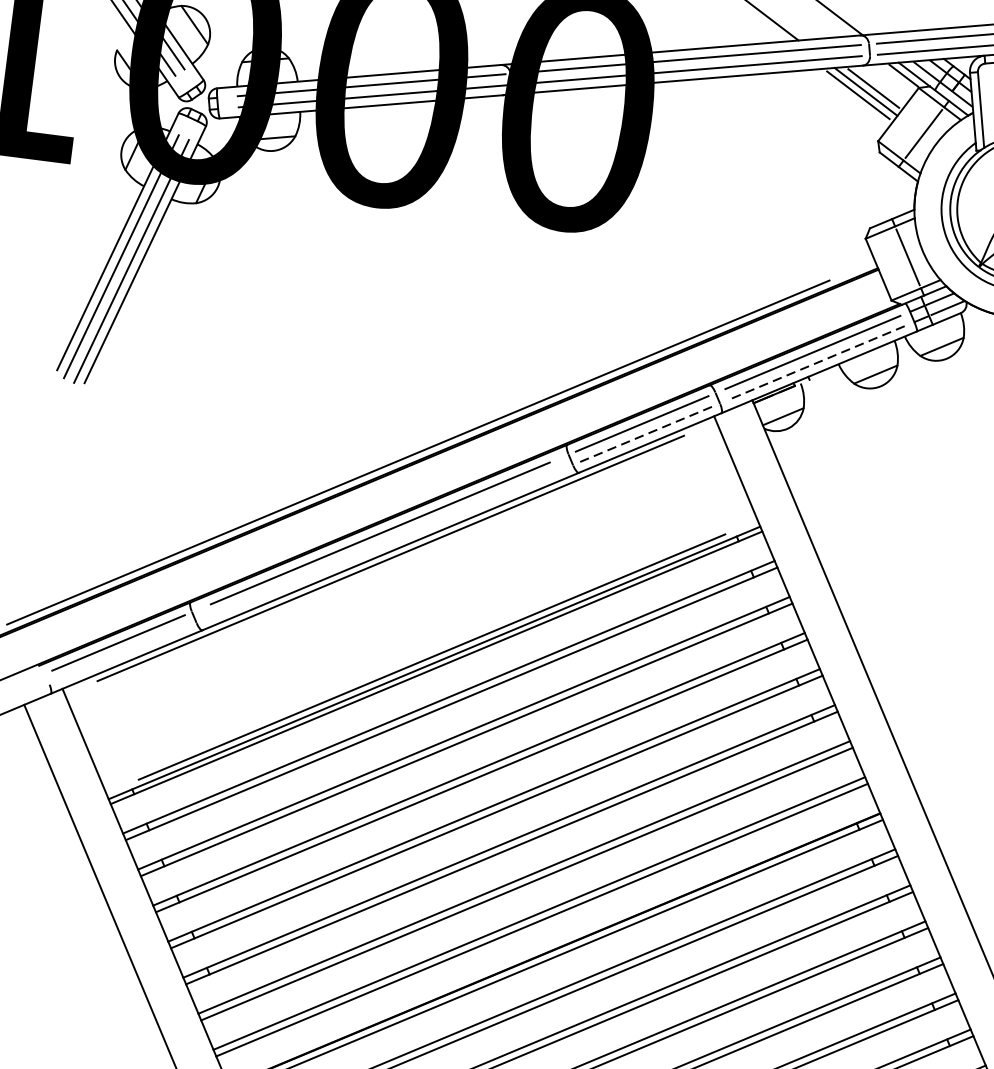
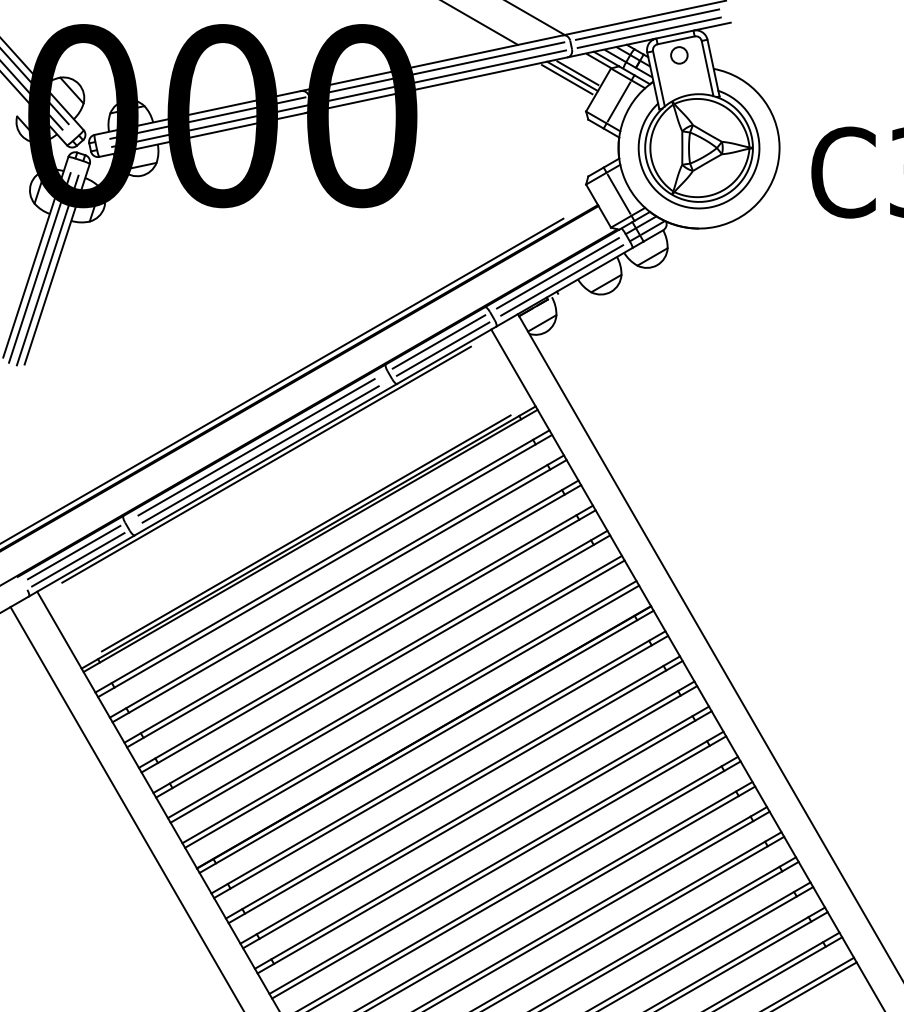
line: (816, 362) -> (561, 280), dashed -> solid
line: (647, 433) -> (443, 348), dashed -> solid
line: (384, 543) -> (260, 454), added
line: (123, 652) -> (78, 559), added

